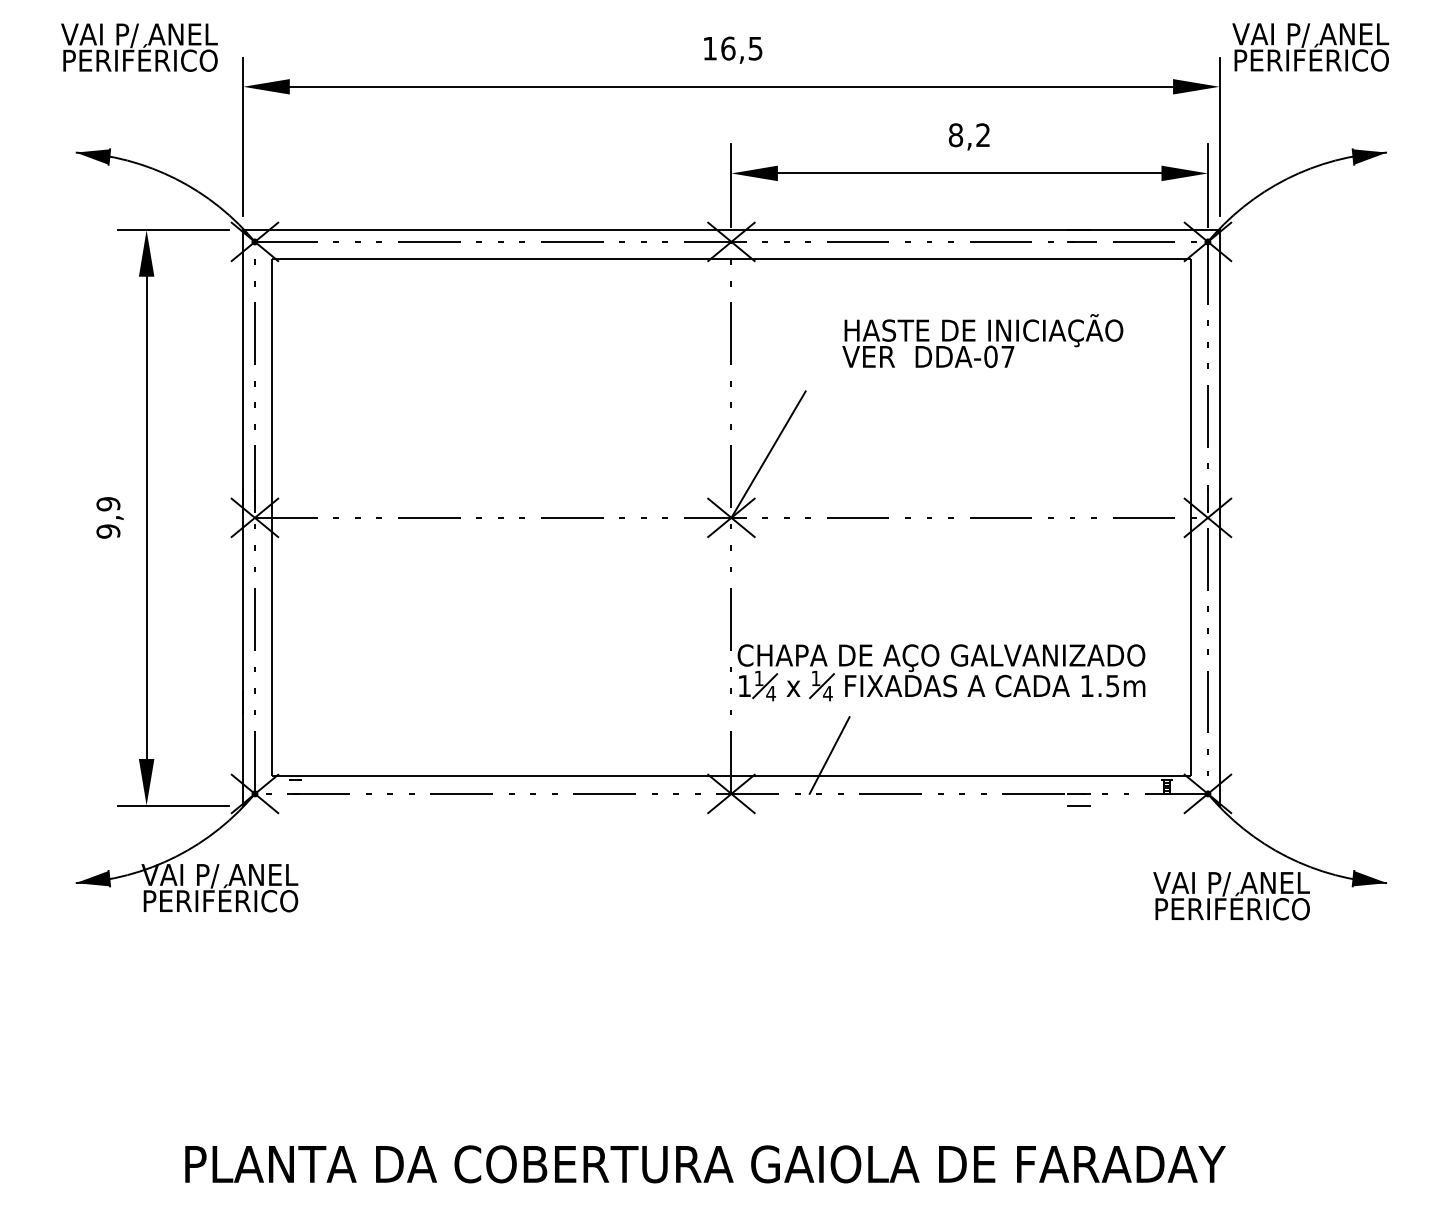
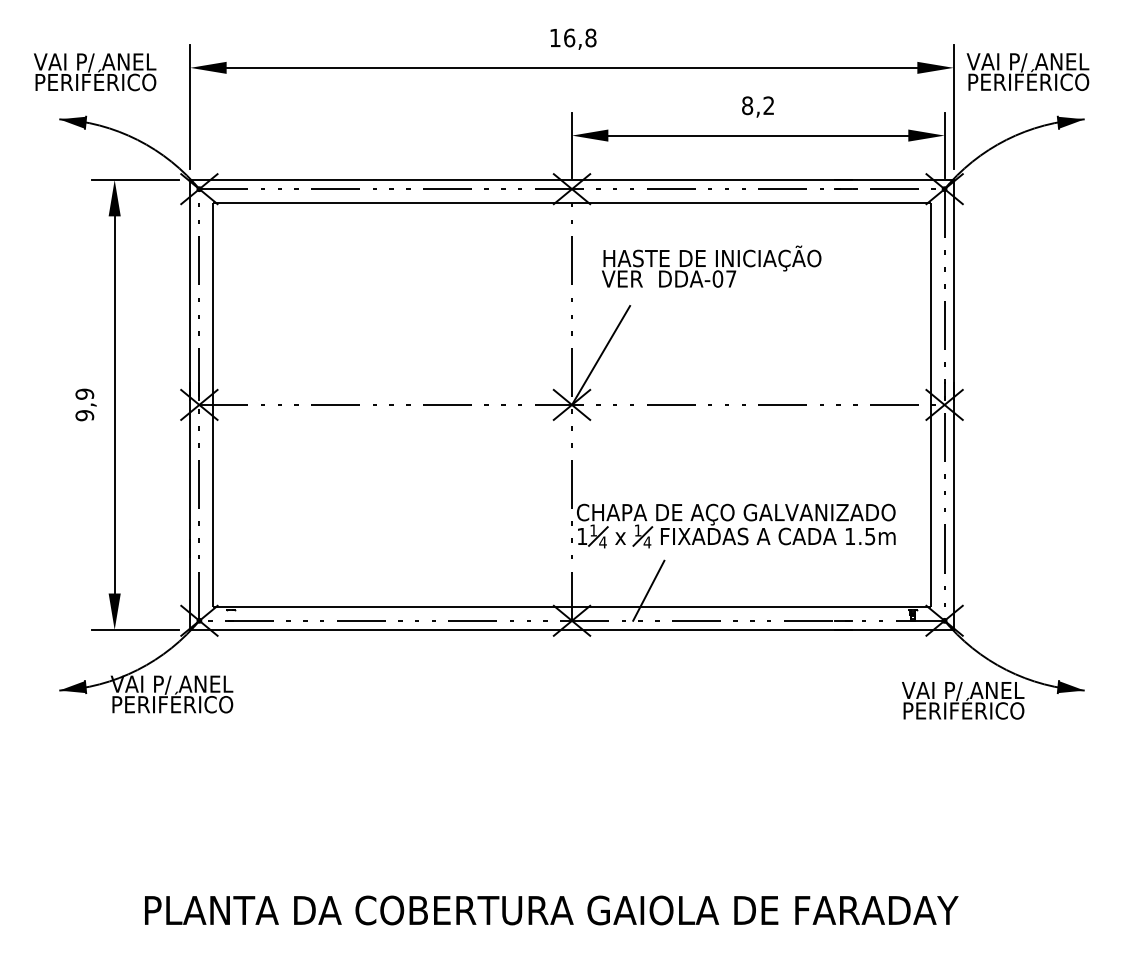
text: (1310, 46) -> (1027, 71), moved
text: (139, 47) -> (95, 72), moved
text: (755, 47) -> (590, 37), 16,5 -> 16,8
text: (982, 340) -> (711, 266), moved
line: (730, 805) -> (571, 629), added

